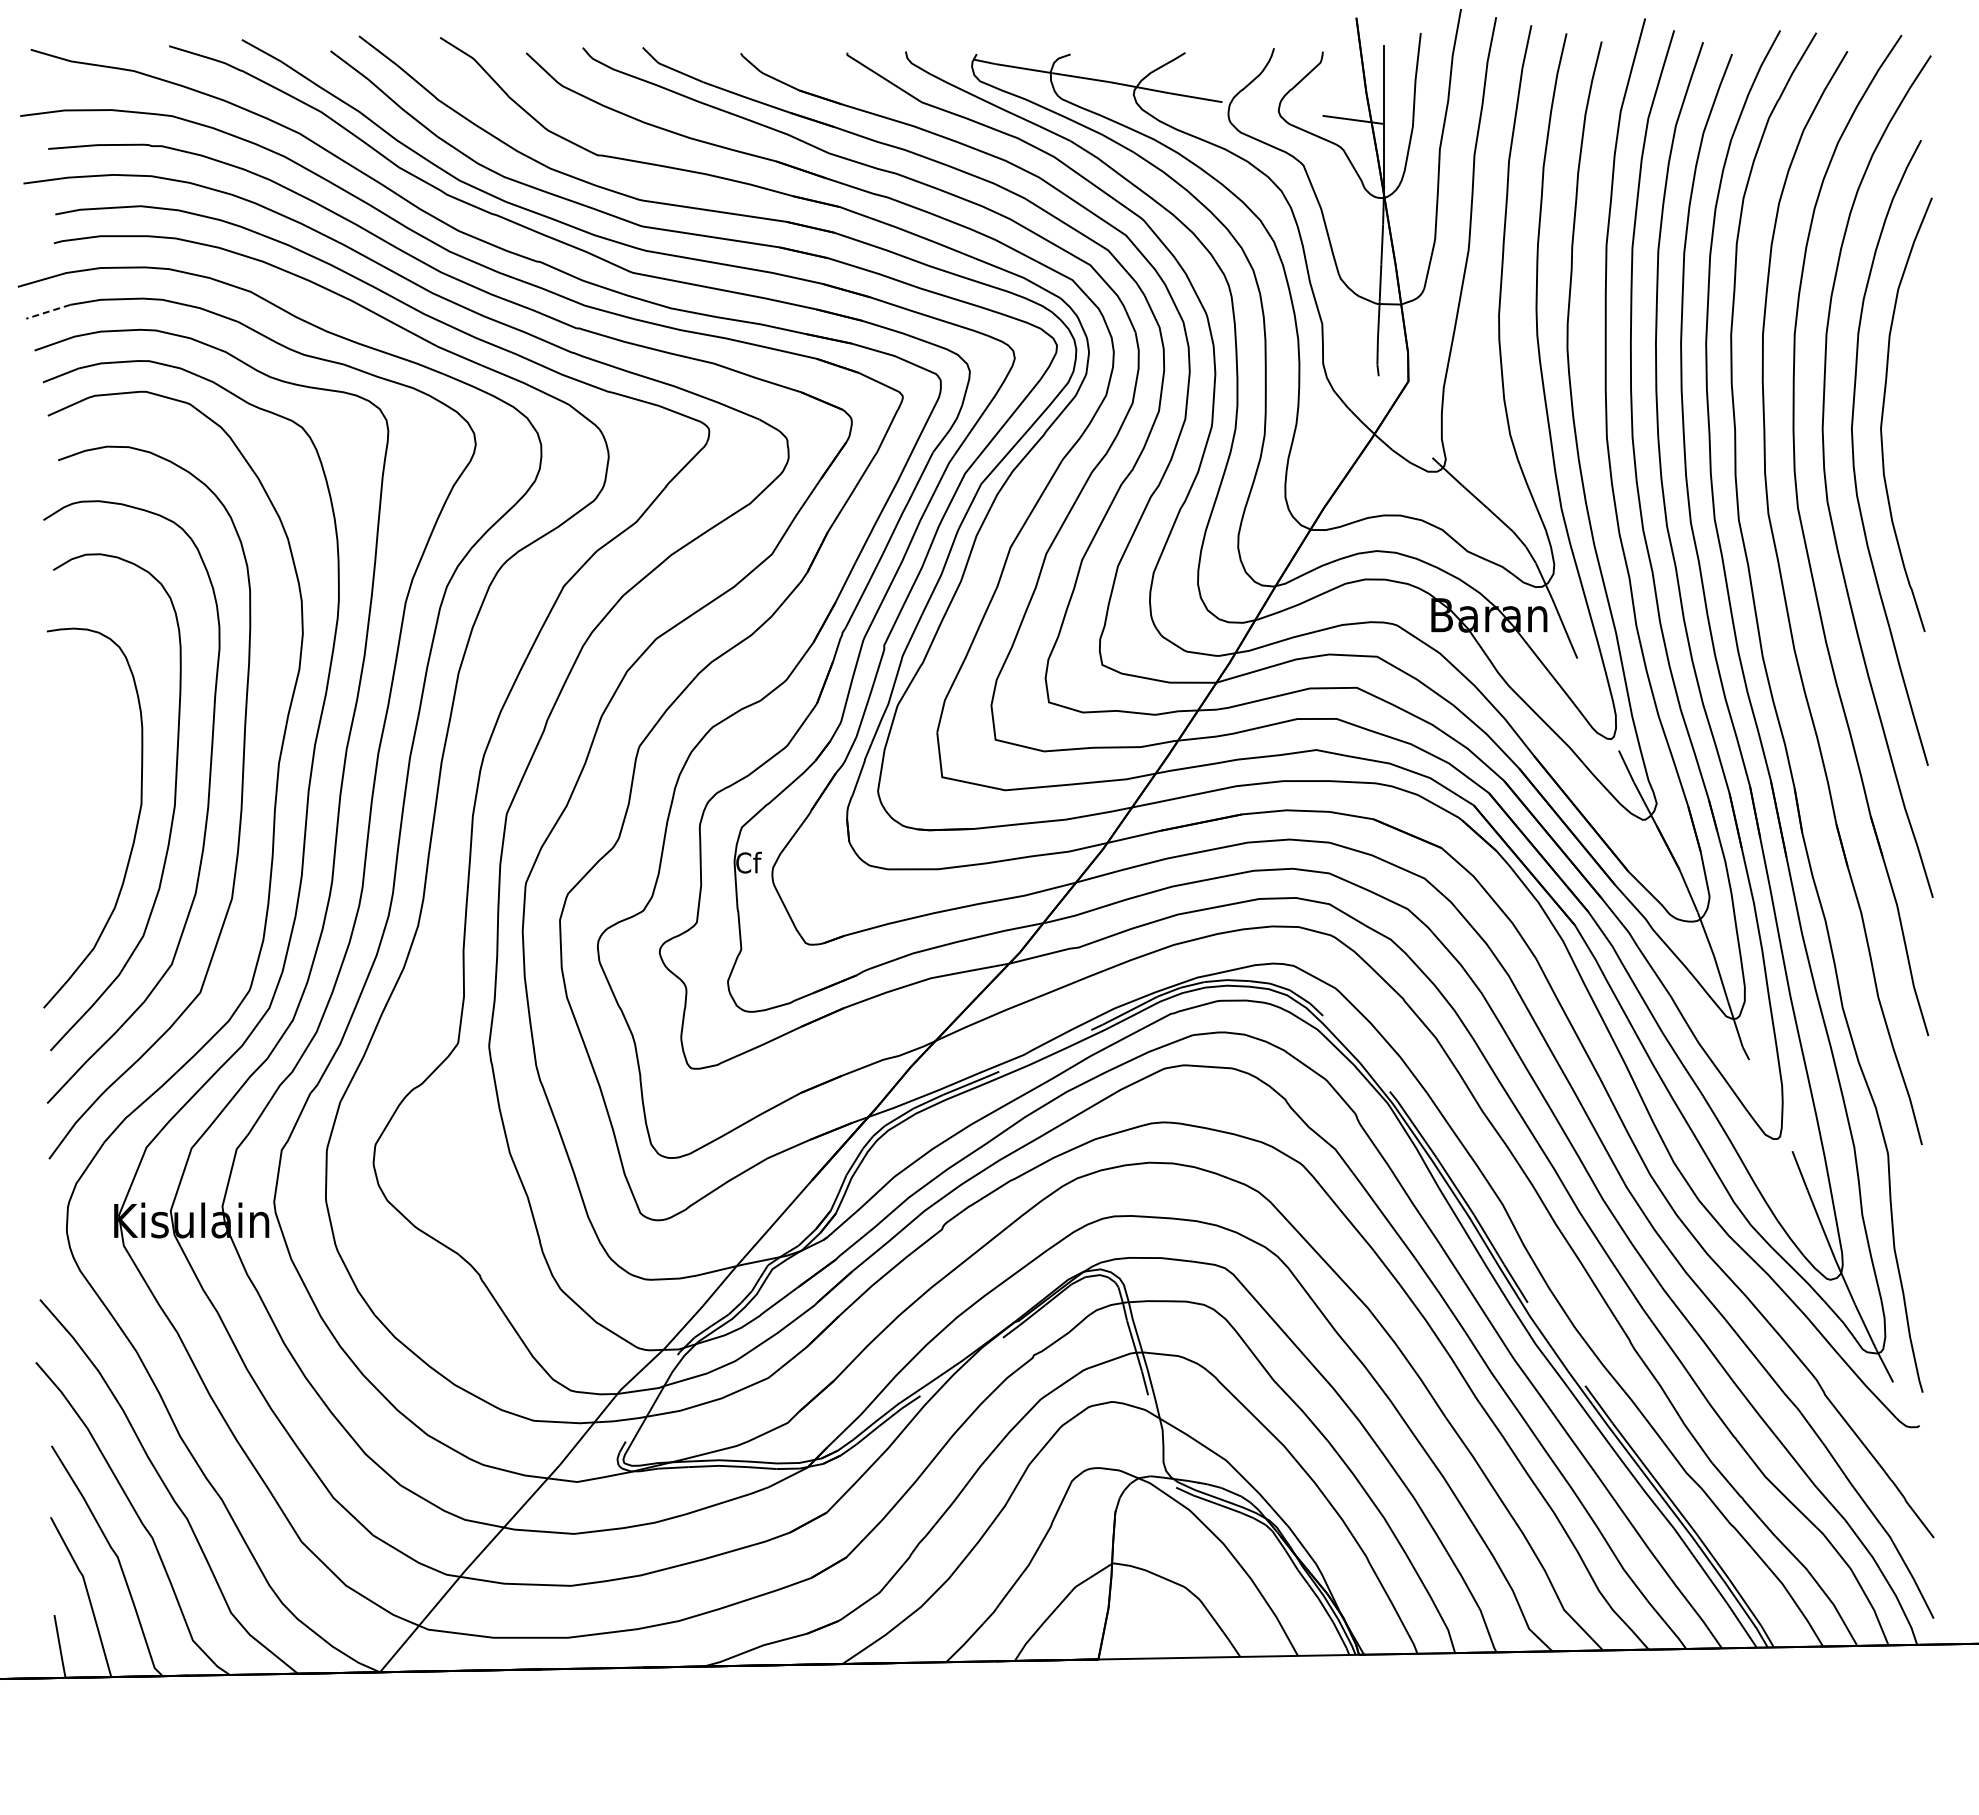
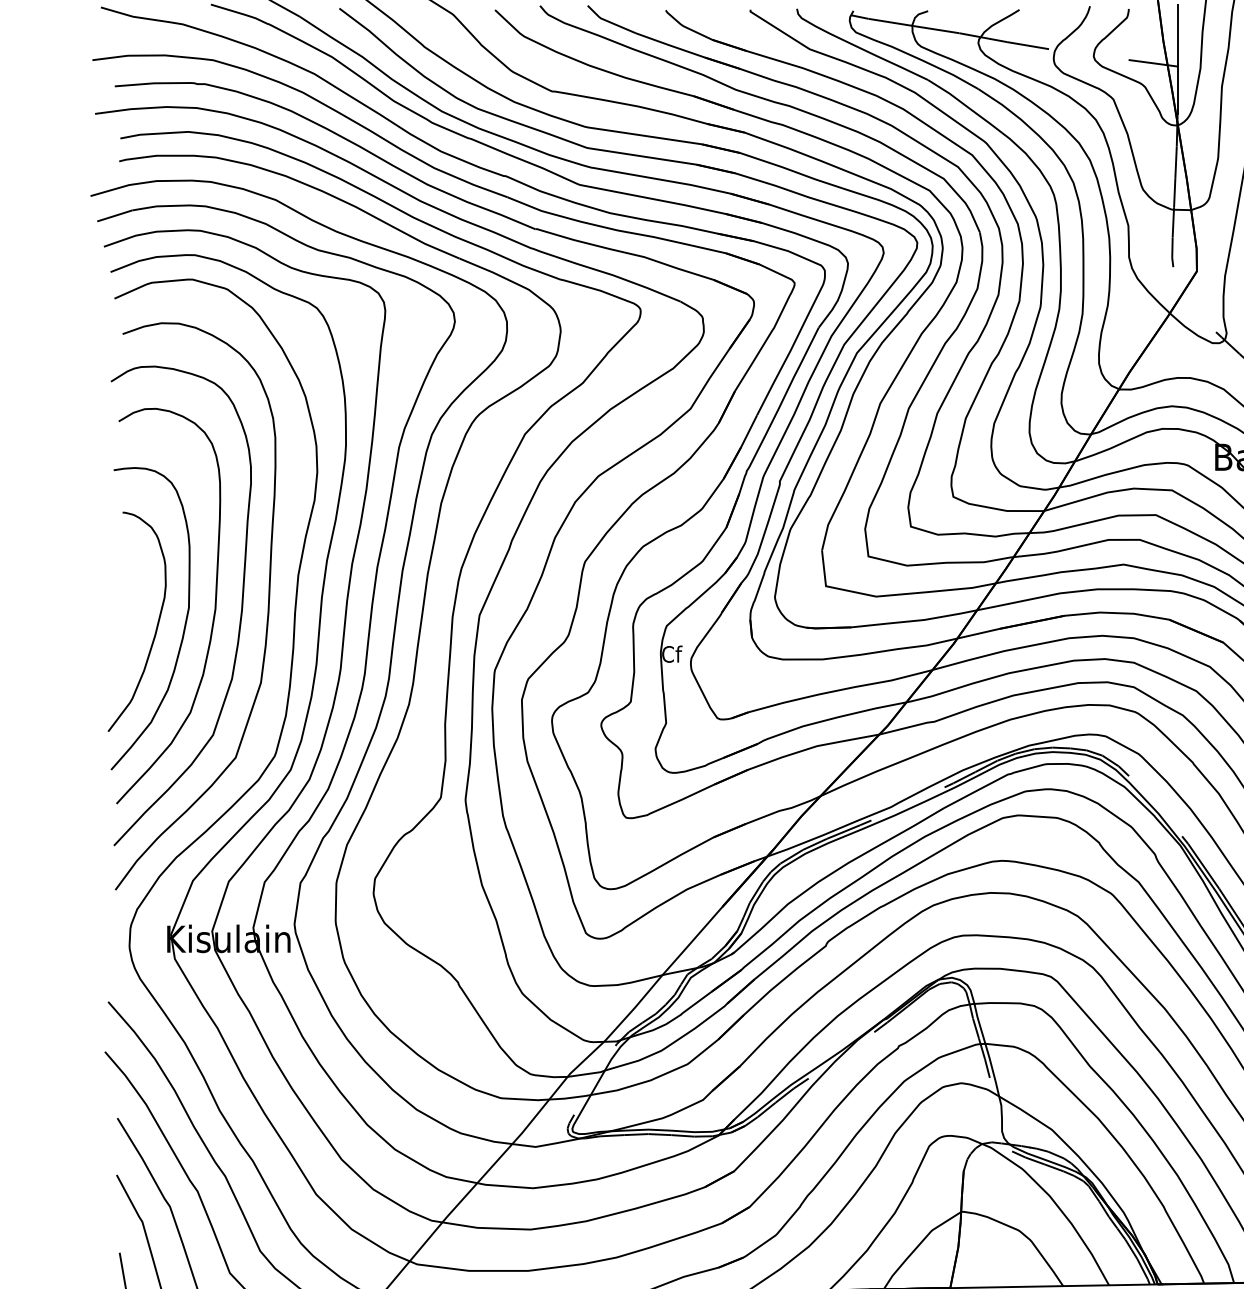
line: (47, 311) -> (114, 215), dashed -> solid
curve: (100, 828) -> (156, 627), added

